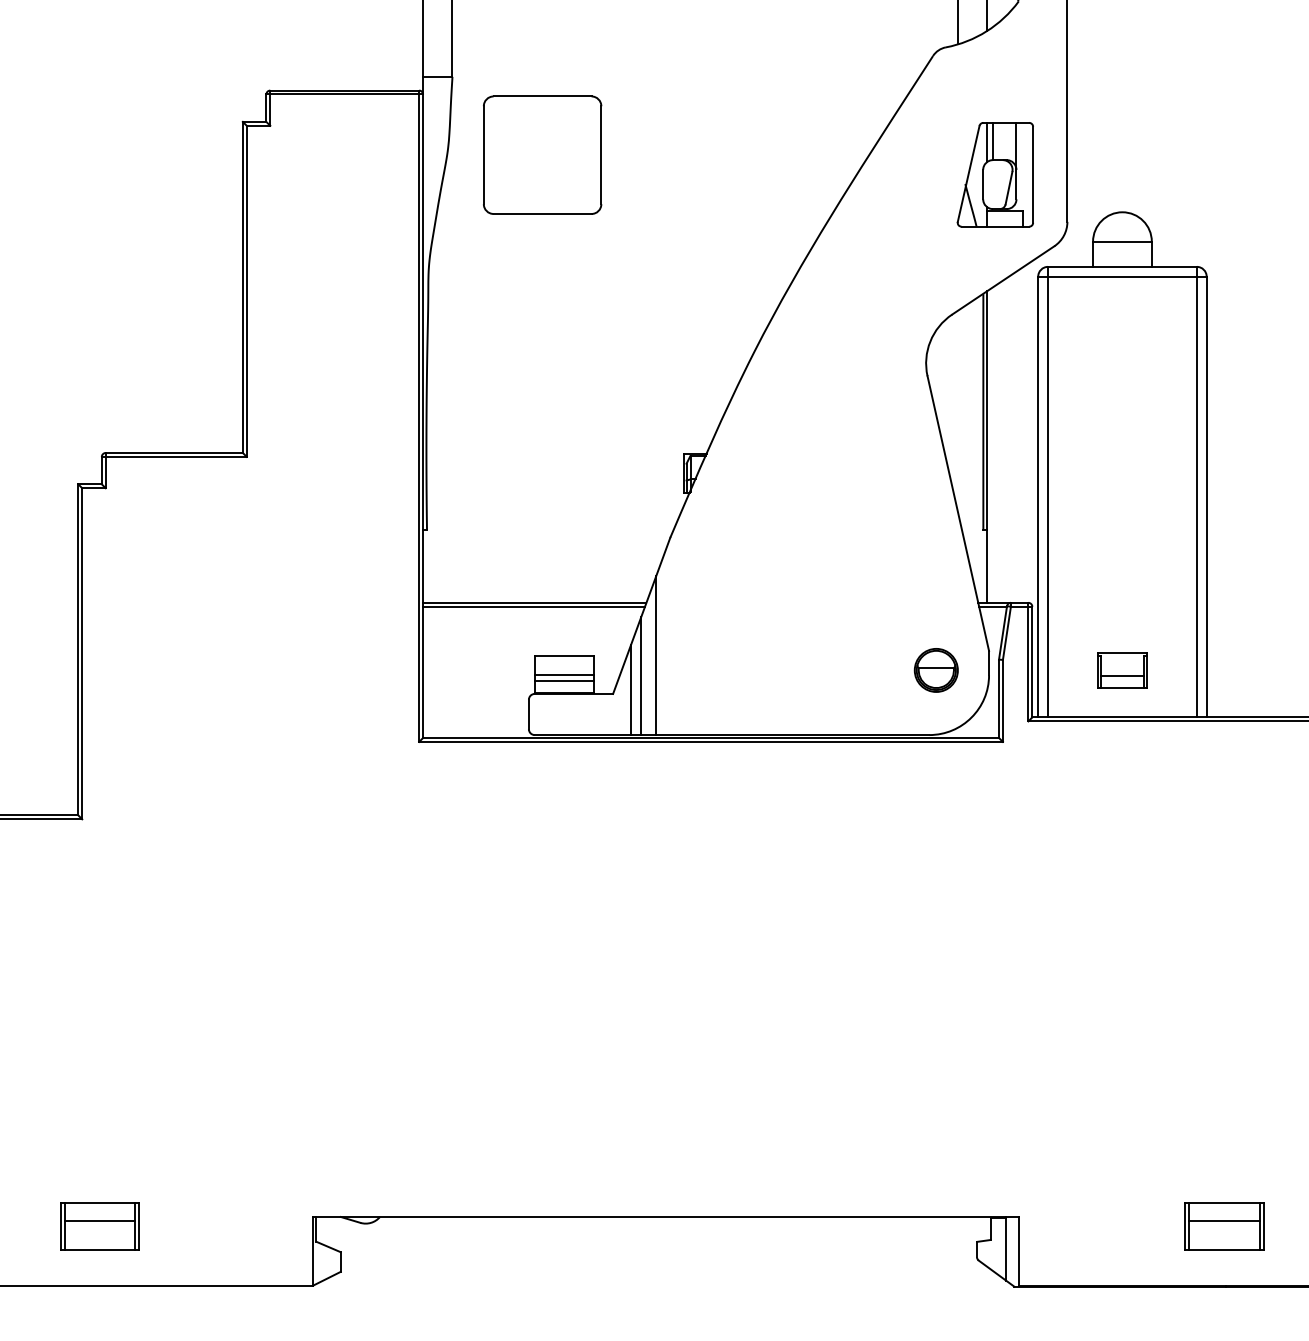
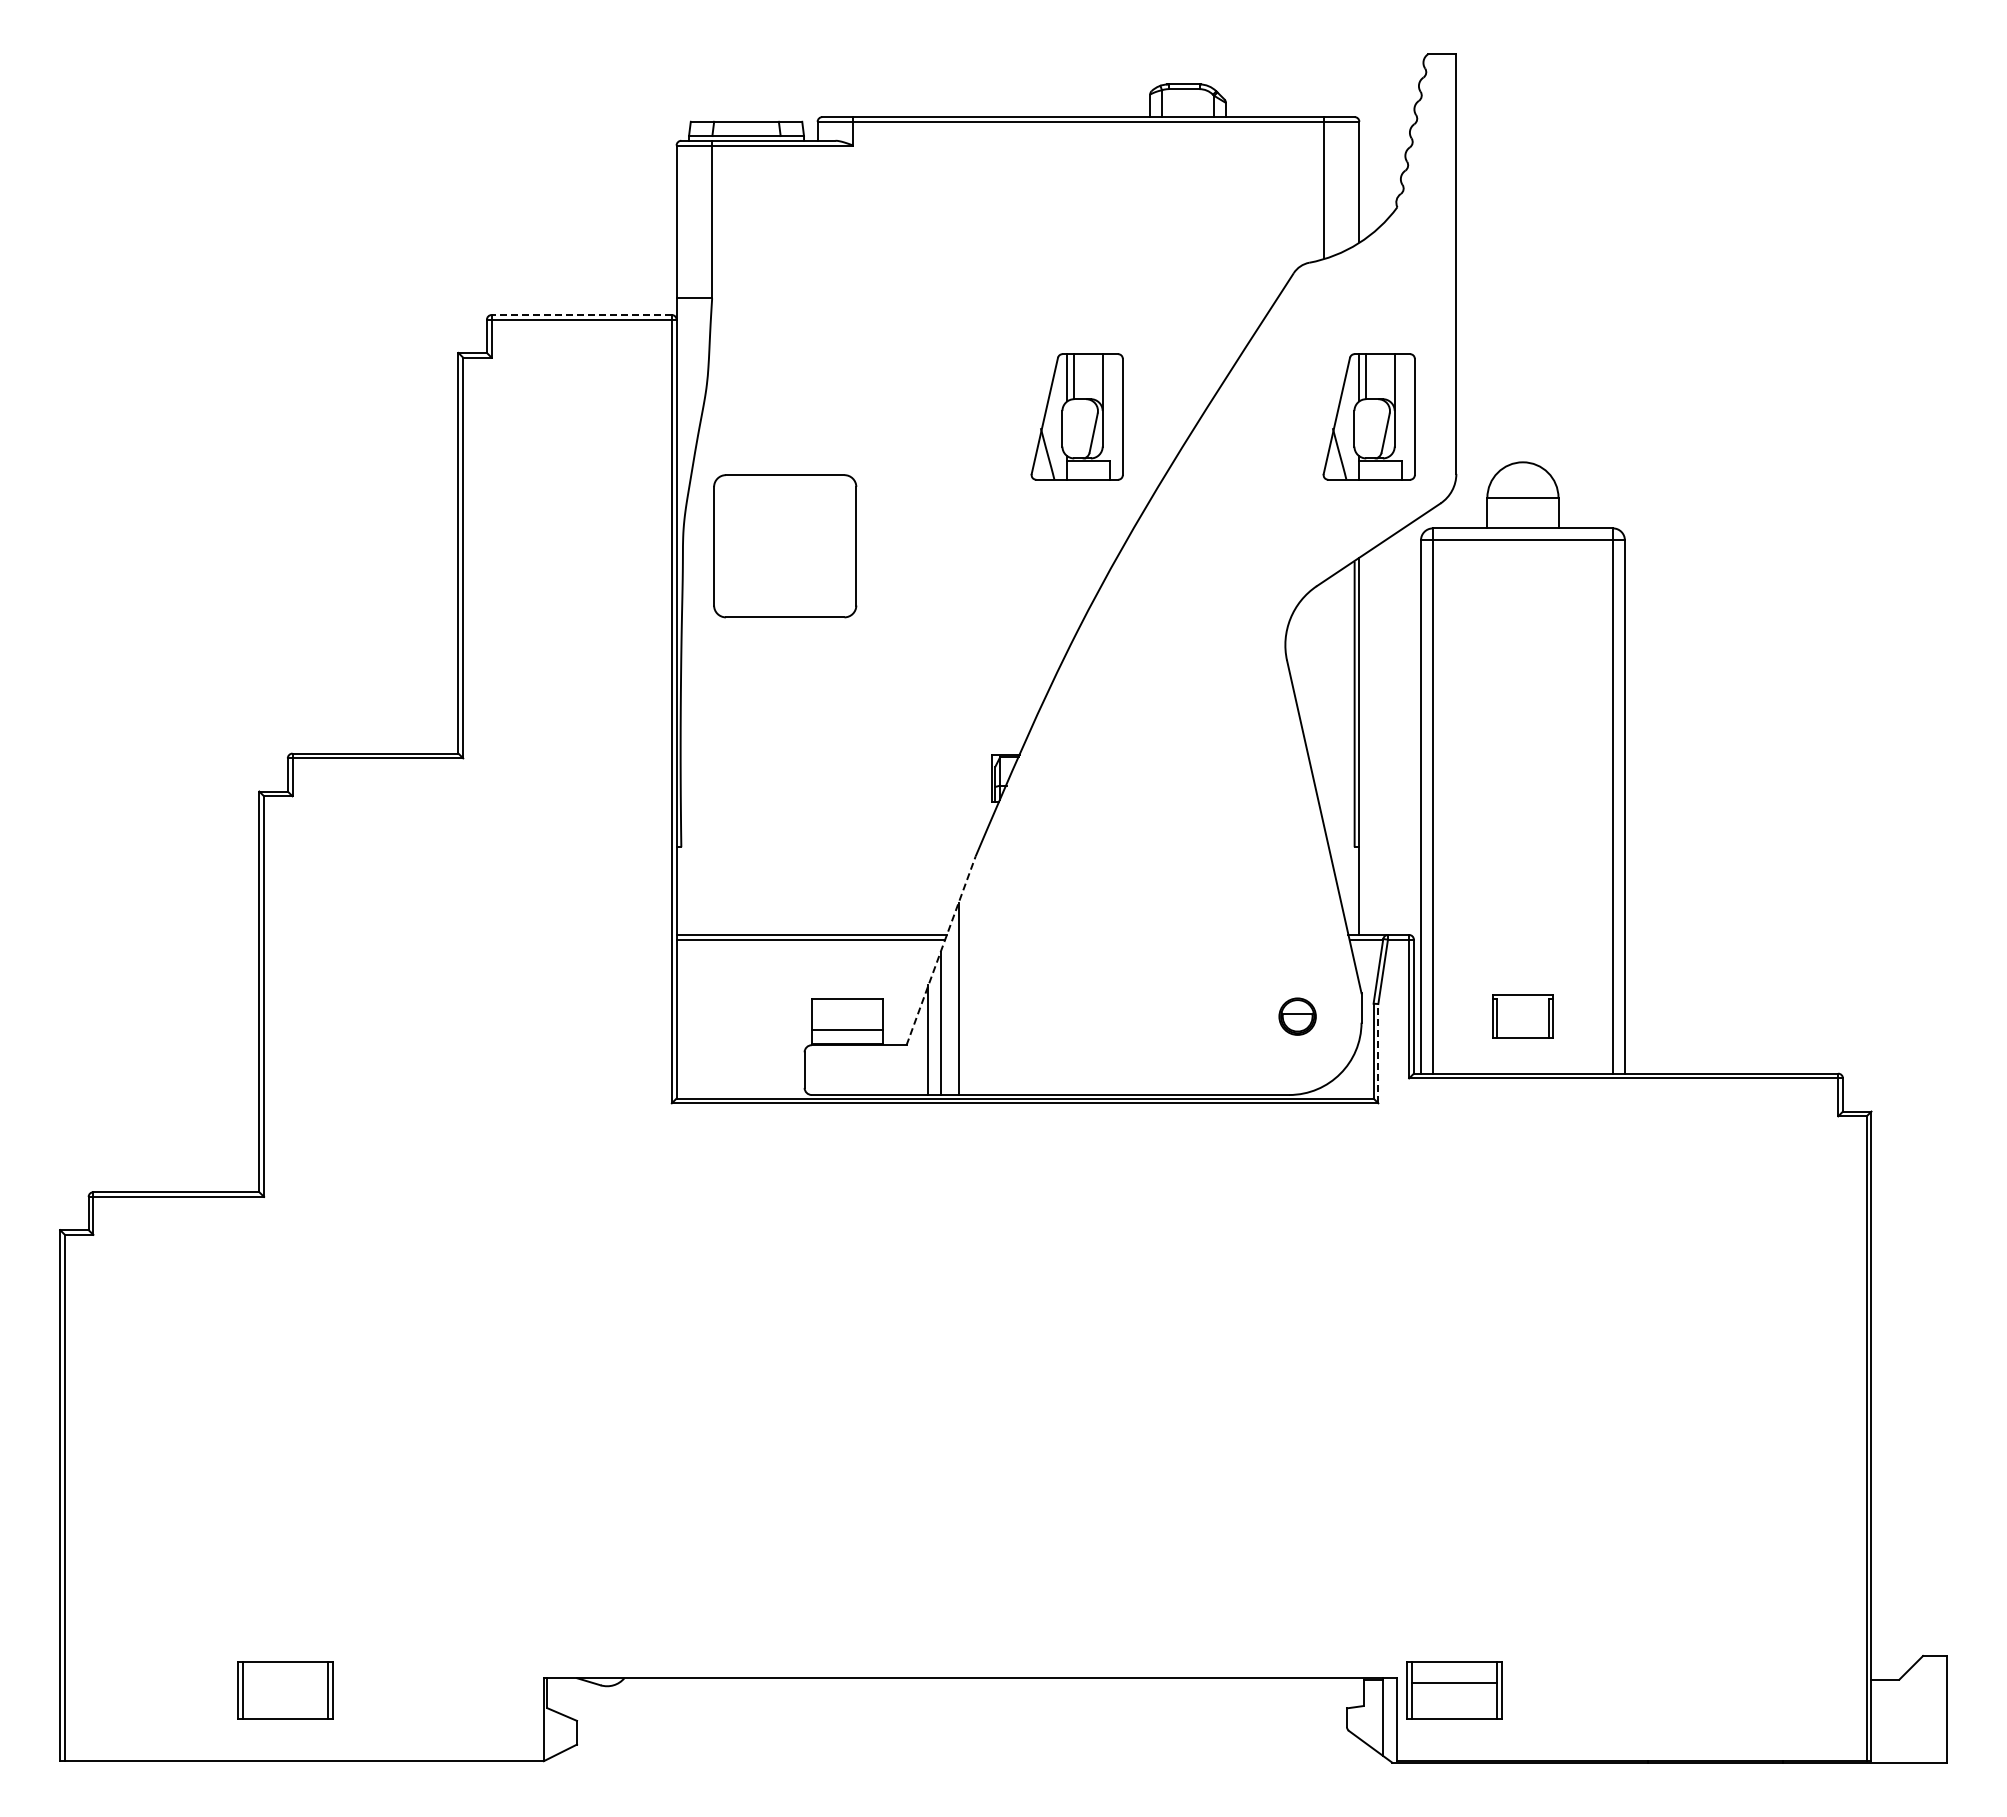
line: (344, 90) -> (581, 315), solid -> dashed
part: (542, 155) -> (785, 546), moved
part: (753, 174) -> (1076, 416), added
line: (641, 615) -> (941, 950), solid -> dashed
part: (936, 670) -> (1297, 1016), size x0.7
line: (563, 675) -> (846, 1022), removed
line: (1122, 675) -> (1522, 1023), removed
line: (1003, 700) -> (1378, 1053), solid -> dashed
line: (99, 1220) -> (285, 1682), removed
part: (1224, 1227) -> (1454, 1690), moved

